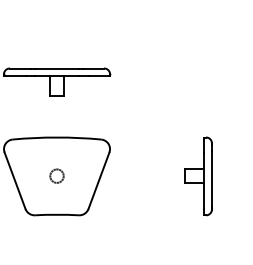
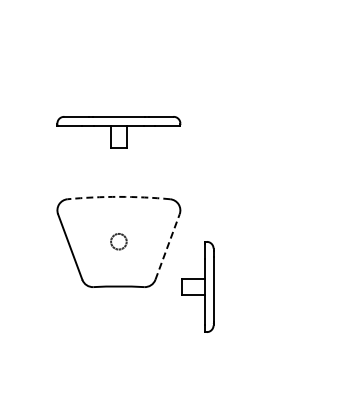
arc: (56, 137) -> (118, 196), solid -> dashed
part: (198, 175) -> (197, 286), moved
line: (98, 181) -> (167, 247), solid -> dashed

